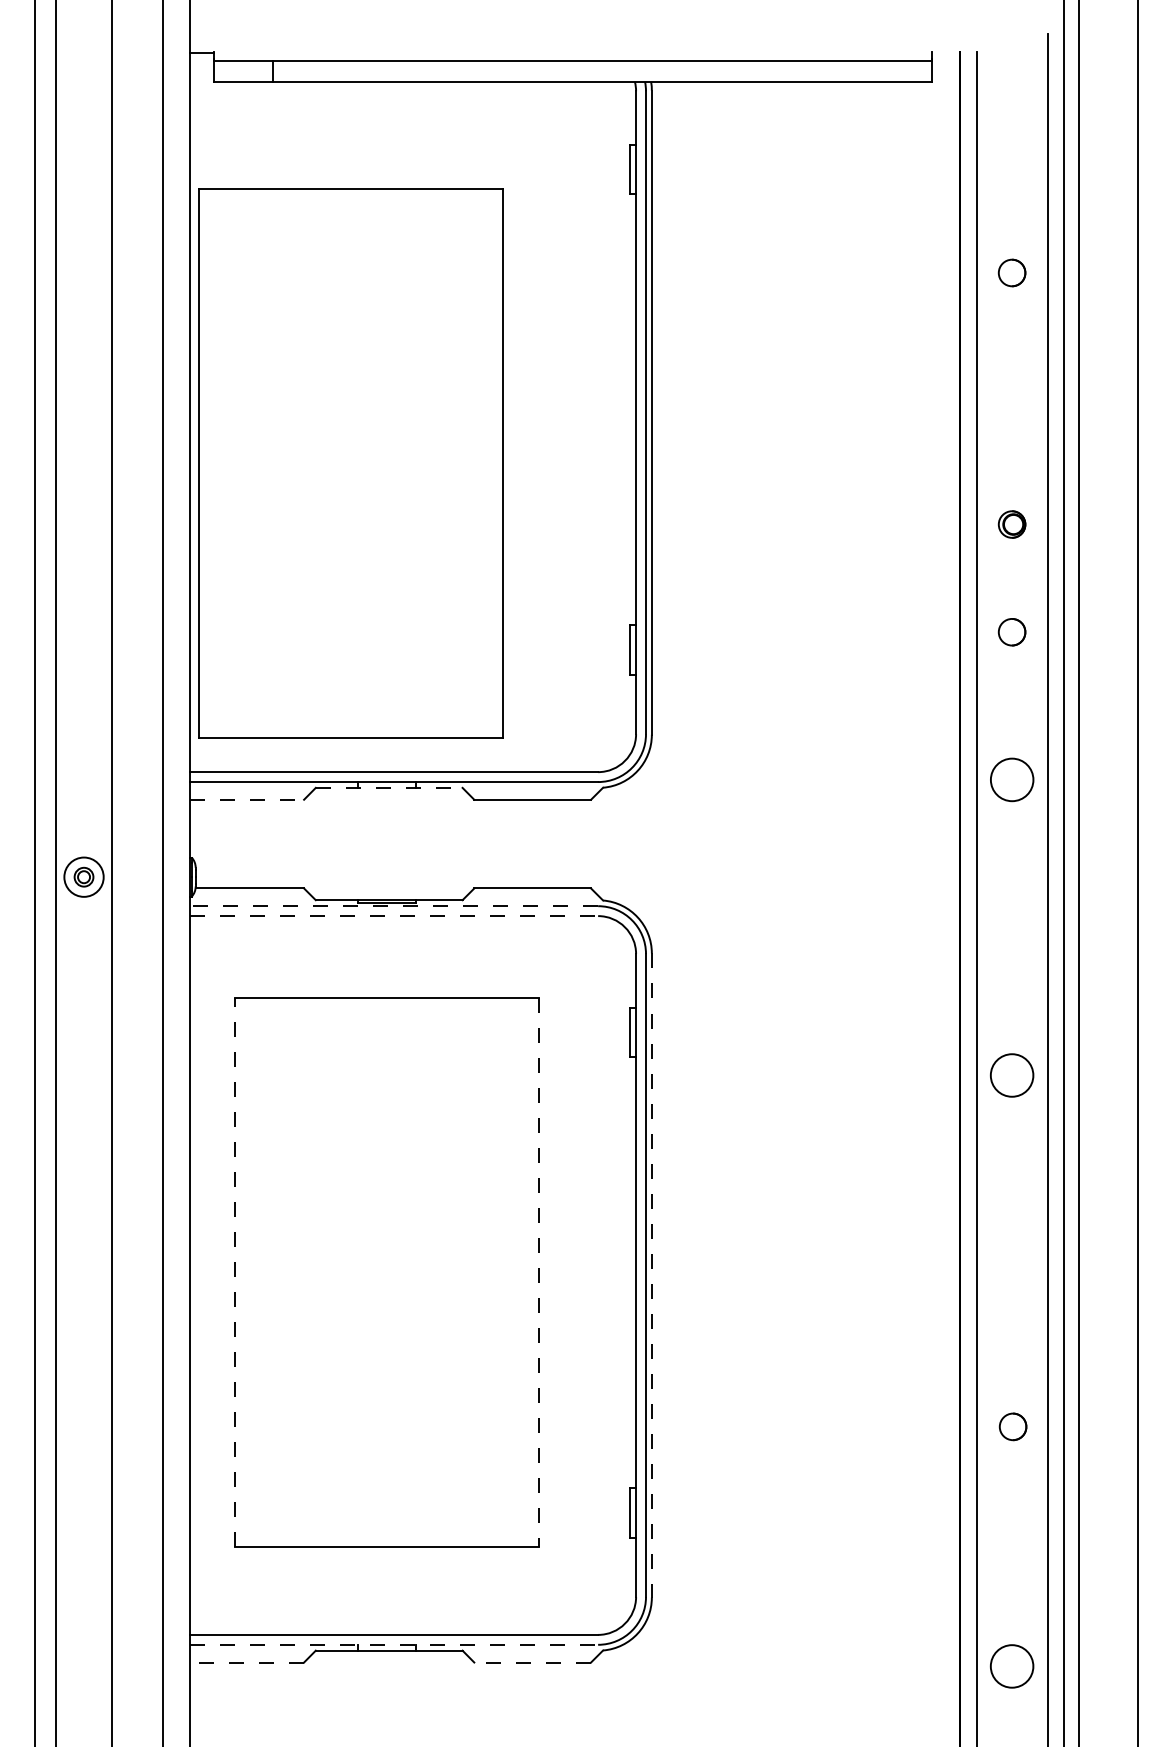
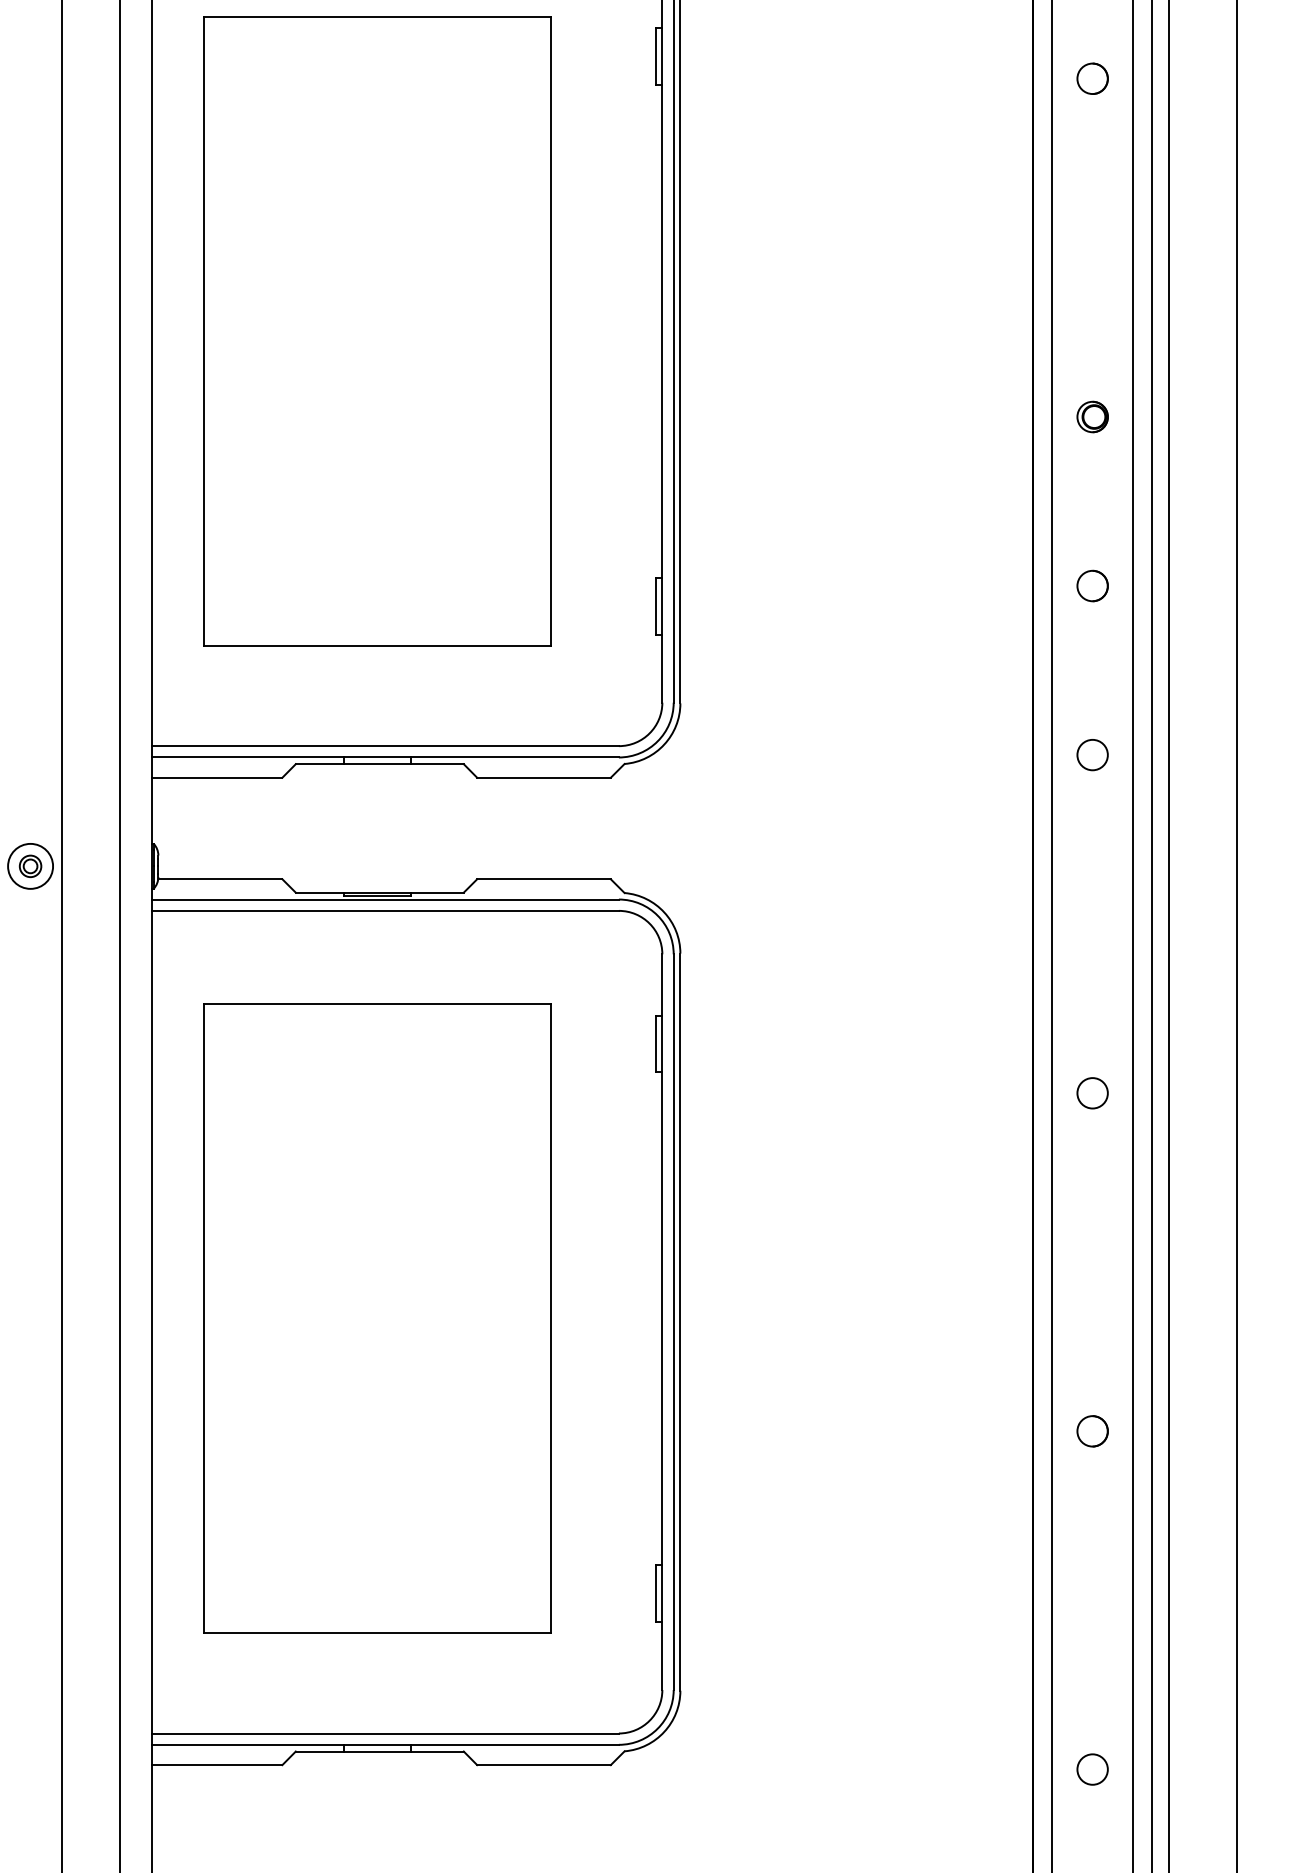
part: (1011, 272) -> (1091, 78), moved
part: (350, 463) -> (376, 331), moved
part: (1011, 524) -> (1091, 416), moved
circle: (1011, 779) -> (1091, 754), size x0.62
line: (389, 787) -> (380, 763), dashed -> solid
line: (247, 799) -> (217, 777), dashed -> solid
line: (393, 906) -> (384, 899), dashed -> solid
line: (394, 916) -> (385, 911), dashed -> solid
circle: (1011, 1075) -> (1091, 1093), size x0.62
line: (235, 1272) -> (203, 1318), dashed -> solid
line: (538, 1272) -> (550, 1318), dashed -> solid
line: (651, 1276) -> (679, 1323), dashed -> solid
part: (1012, 1426) -> (1091, 1430), moved
line: (394, 1644) -> (385, 1744), dashed -> solid
line: (246, 1662) -> (216, 1765), dashed -> solid
line: (532, 1662) -> (543, 1765), dashed -> solid
circle: (1011, 1666) -> (1091, 1769), size x0.62

